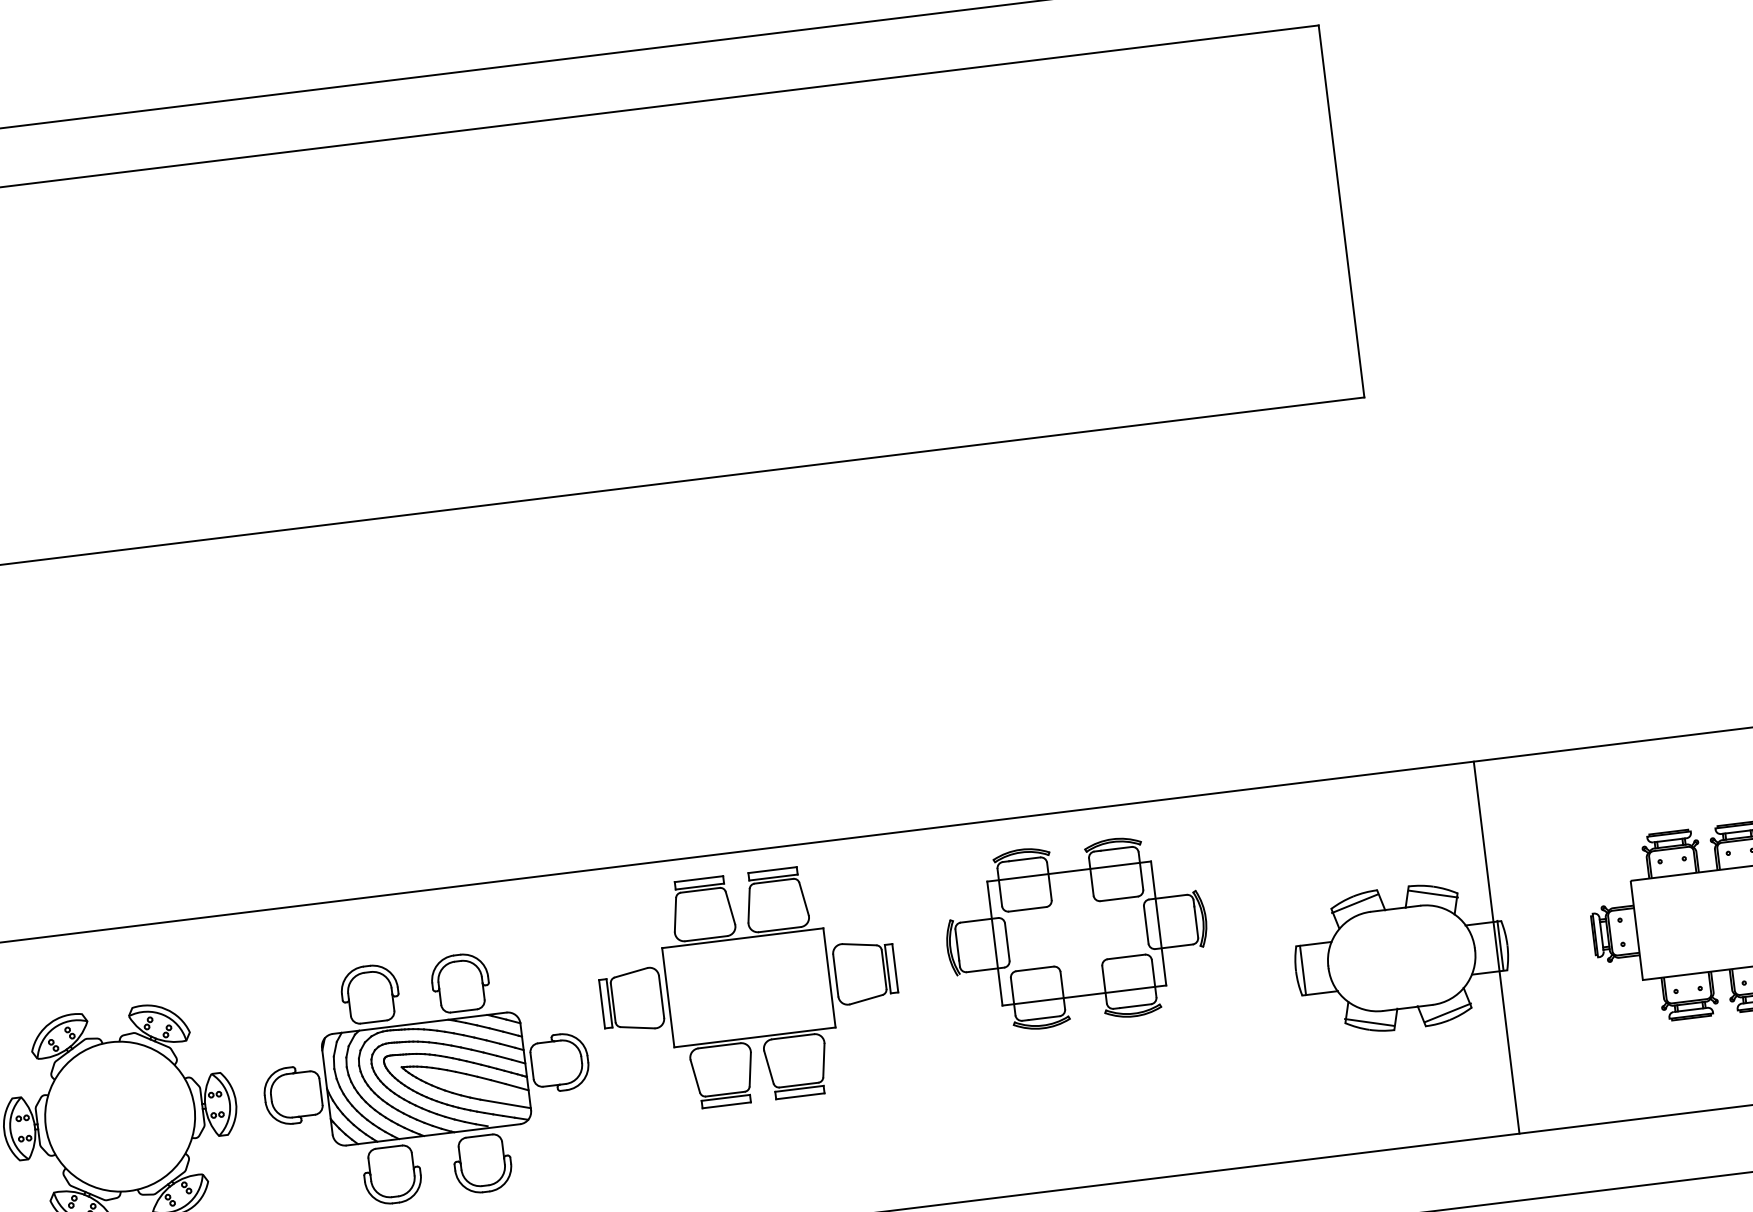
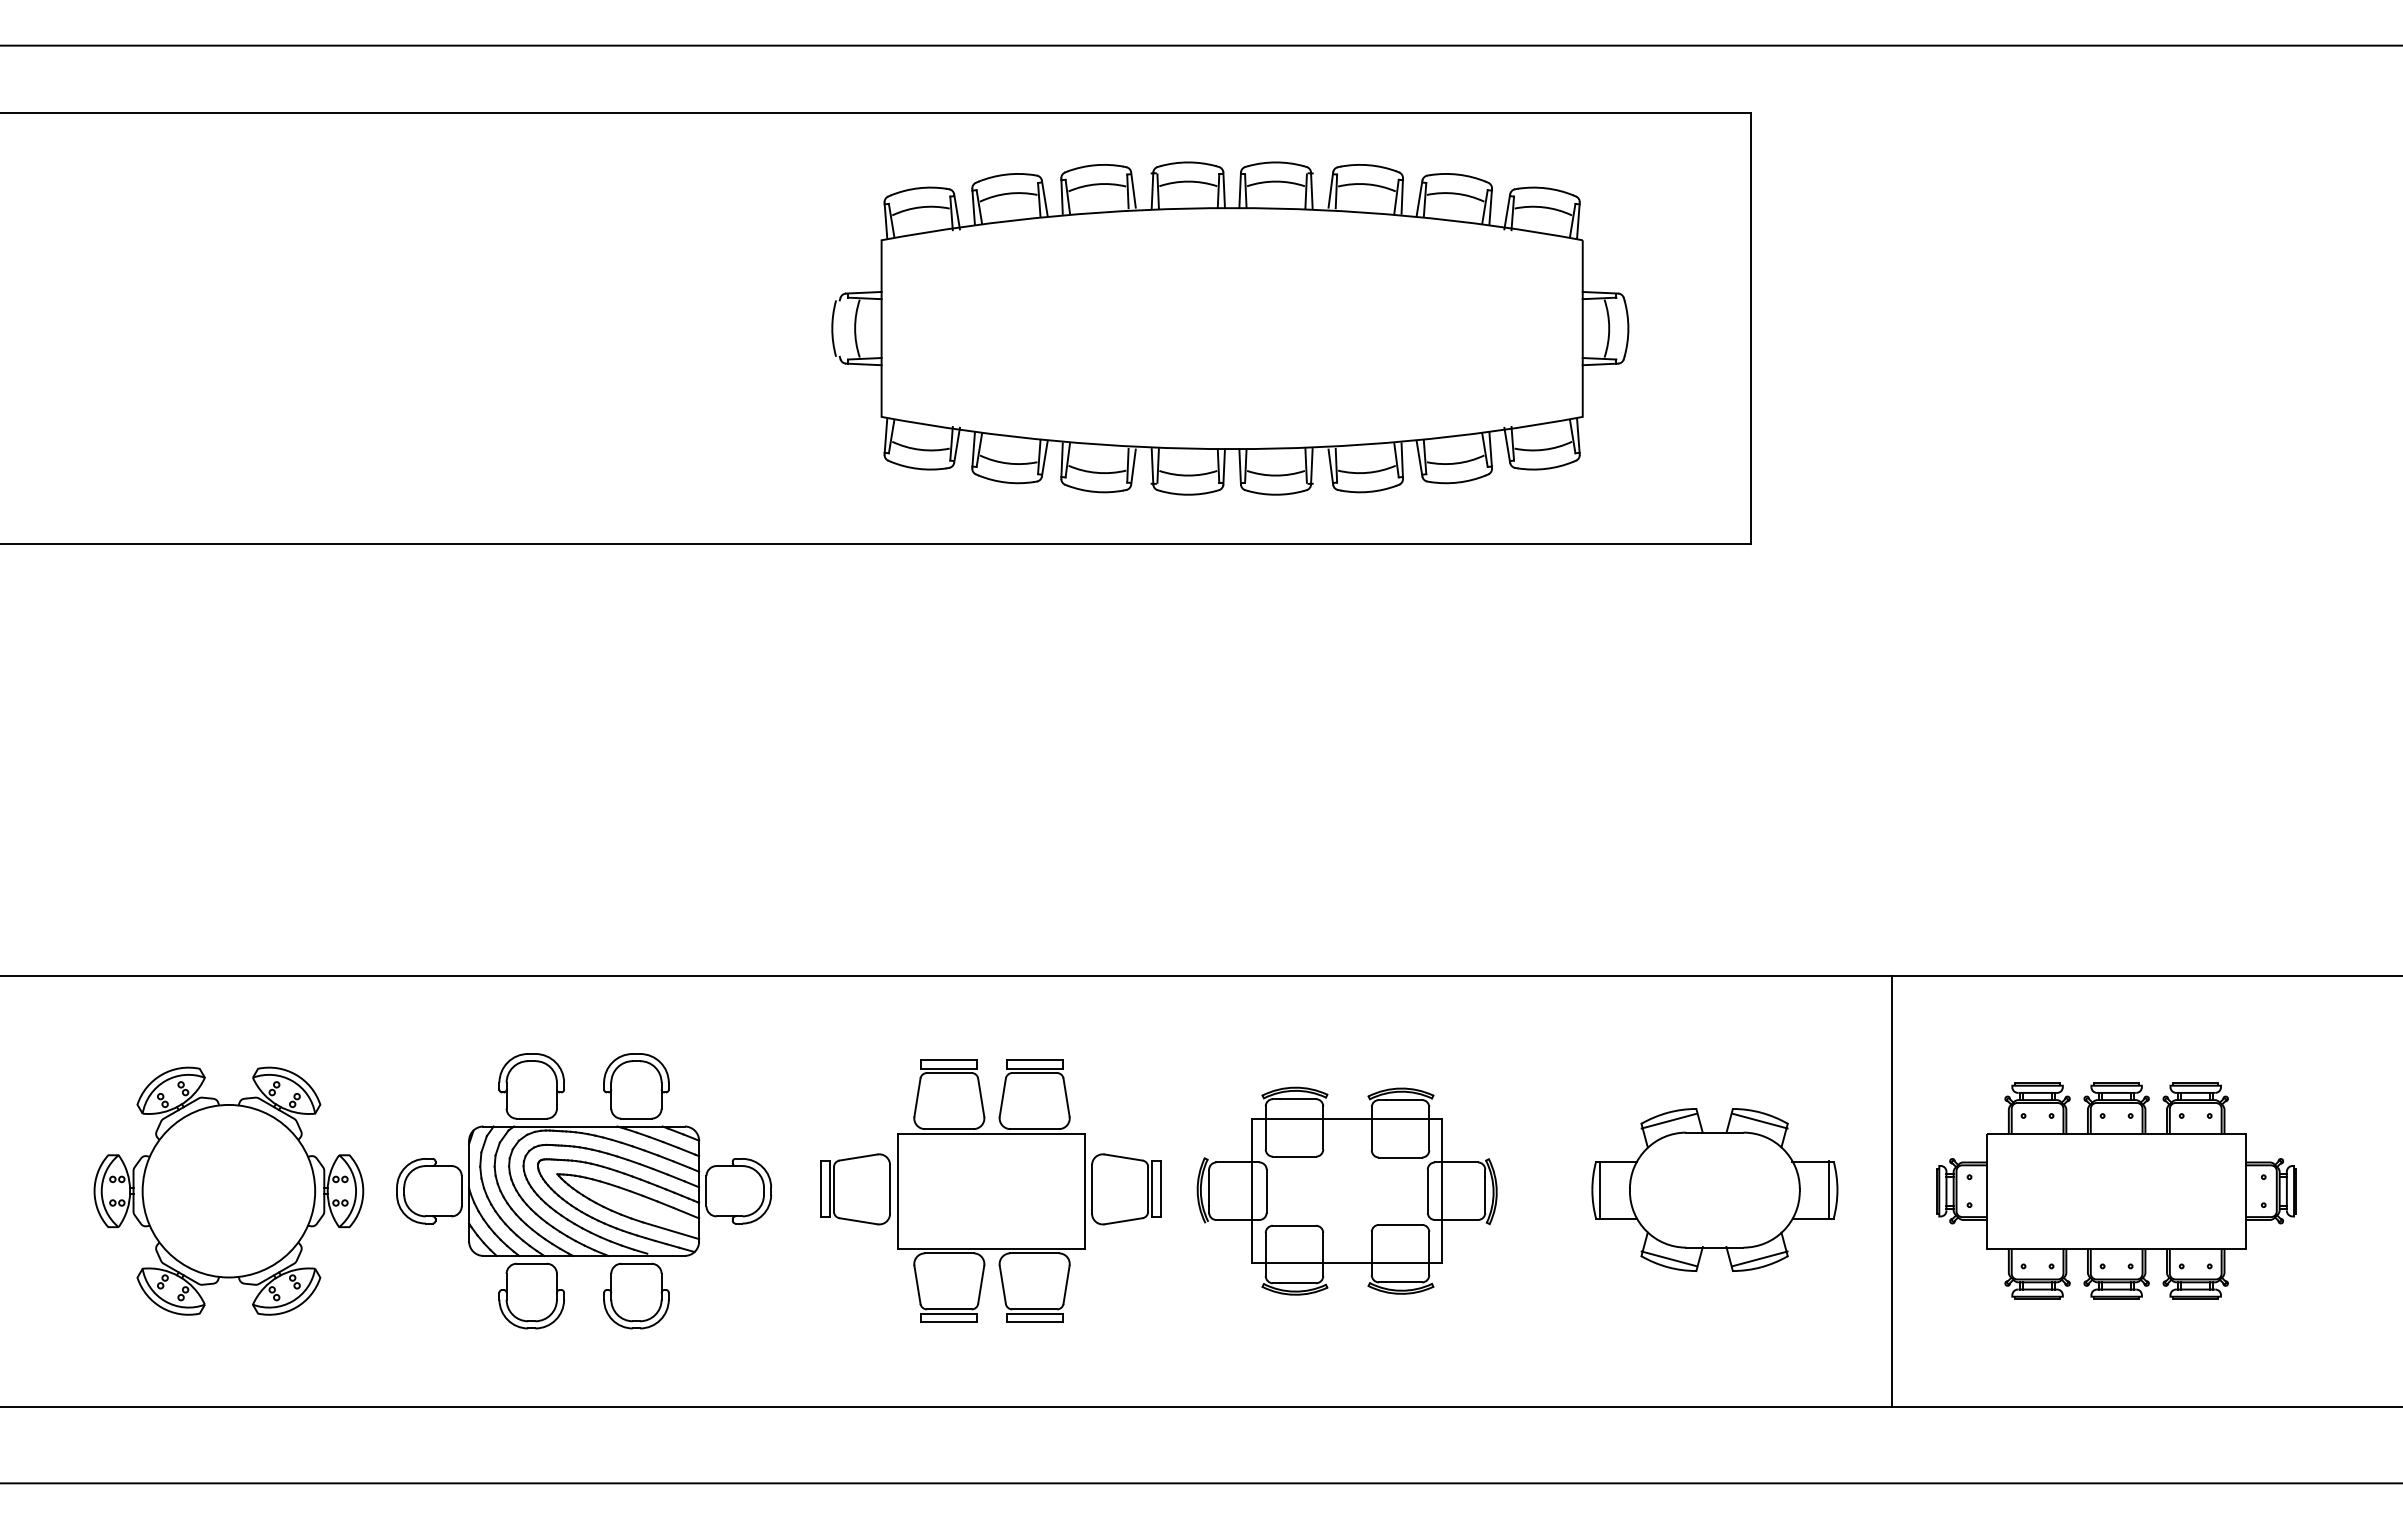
part: (892, 266) -> (1230, 328), added
part: (1076, 932) -> (1346, 1190), moved
line: (1496, 947) -> (1891, 1190), moved
part: (748, 987) -> (990, 1190), moved

